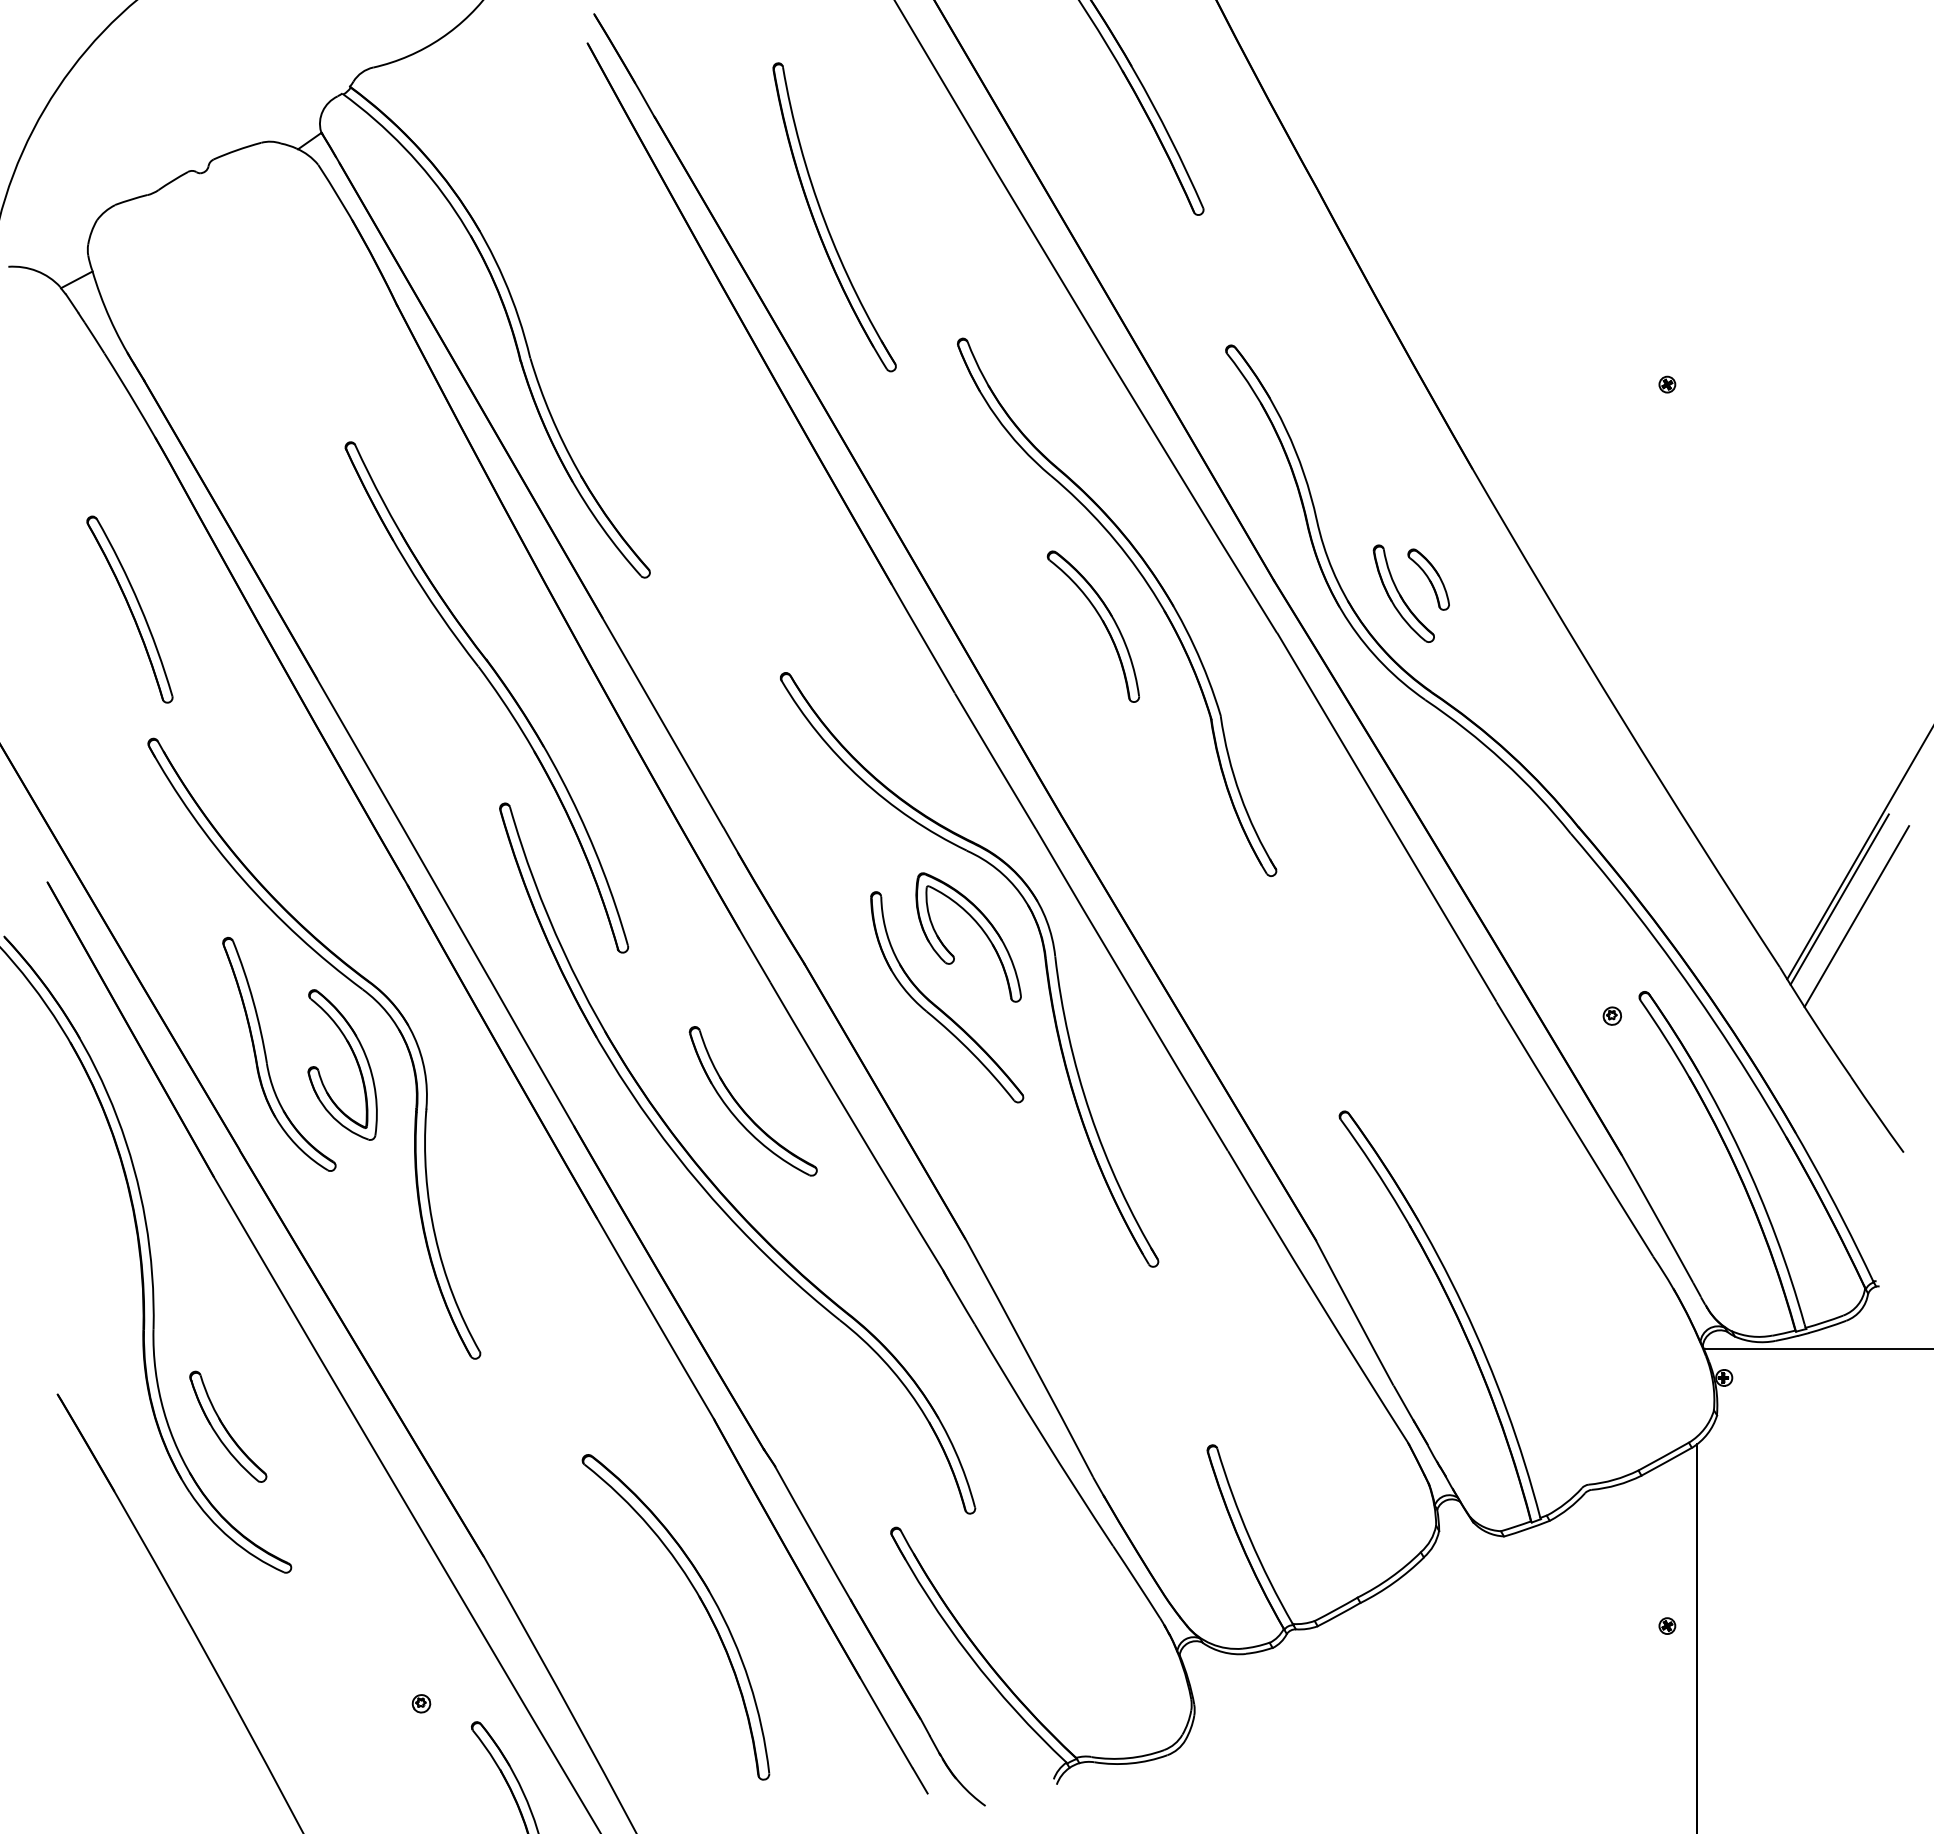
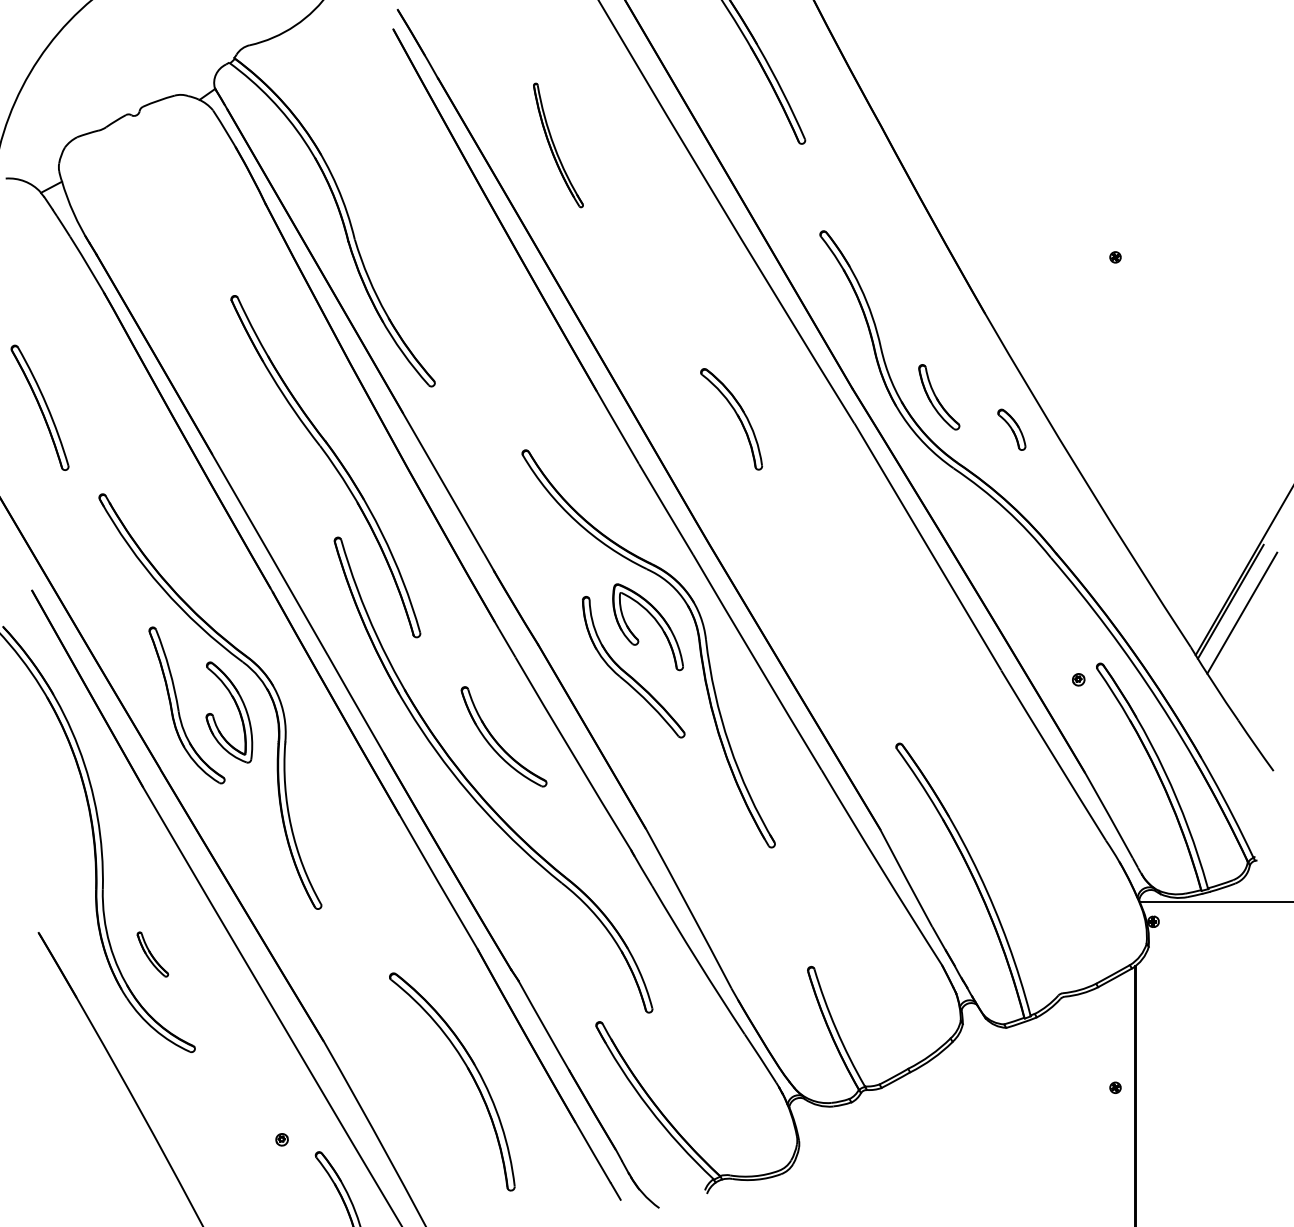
part: (834, 217) -> (558, 145), size x0.6
part: (1428, 579) -> (1011, 429), moved
part: (1147, 586) -> (767, 392), removed
part: (129, 609) -> (39, 407), moved
part: (227, 1426) -> (152, 954), size x0.6

